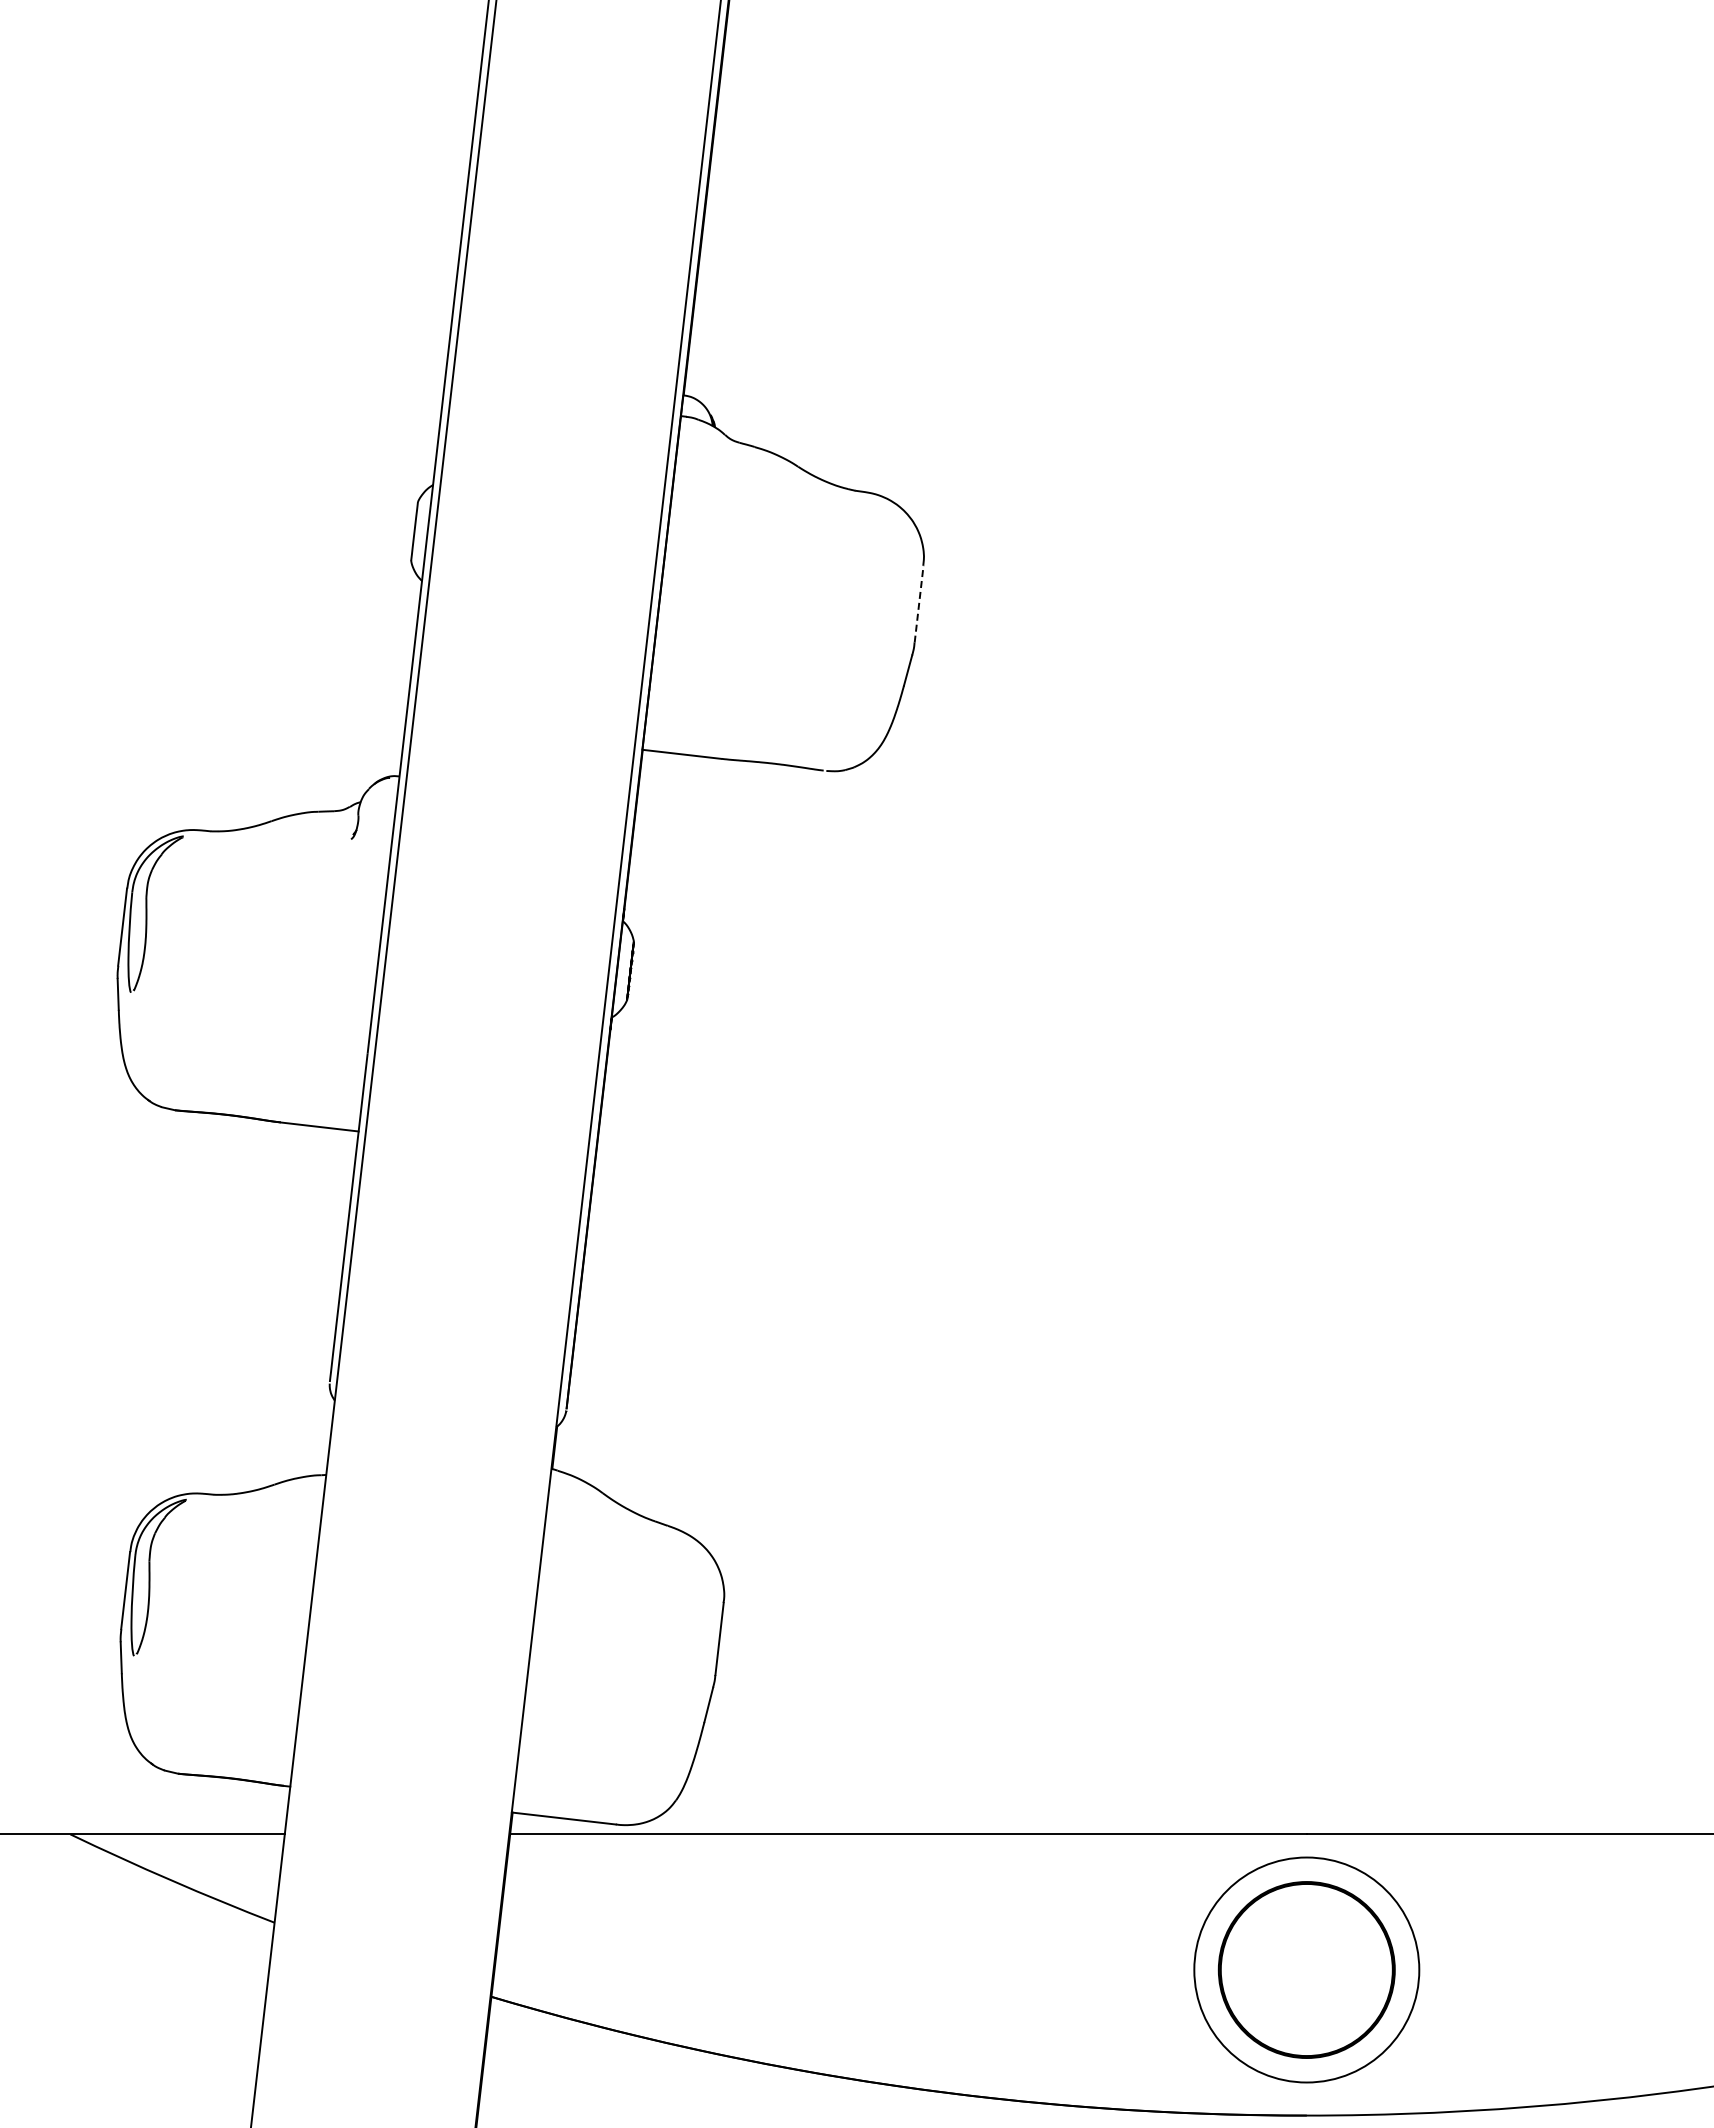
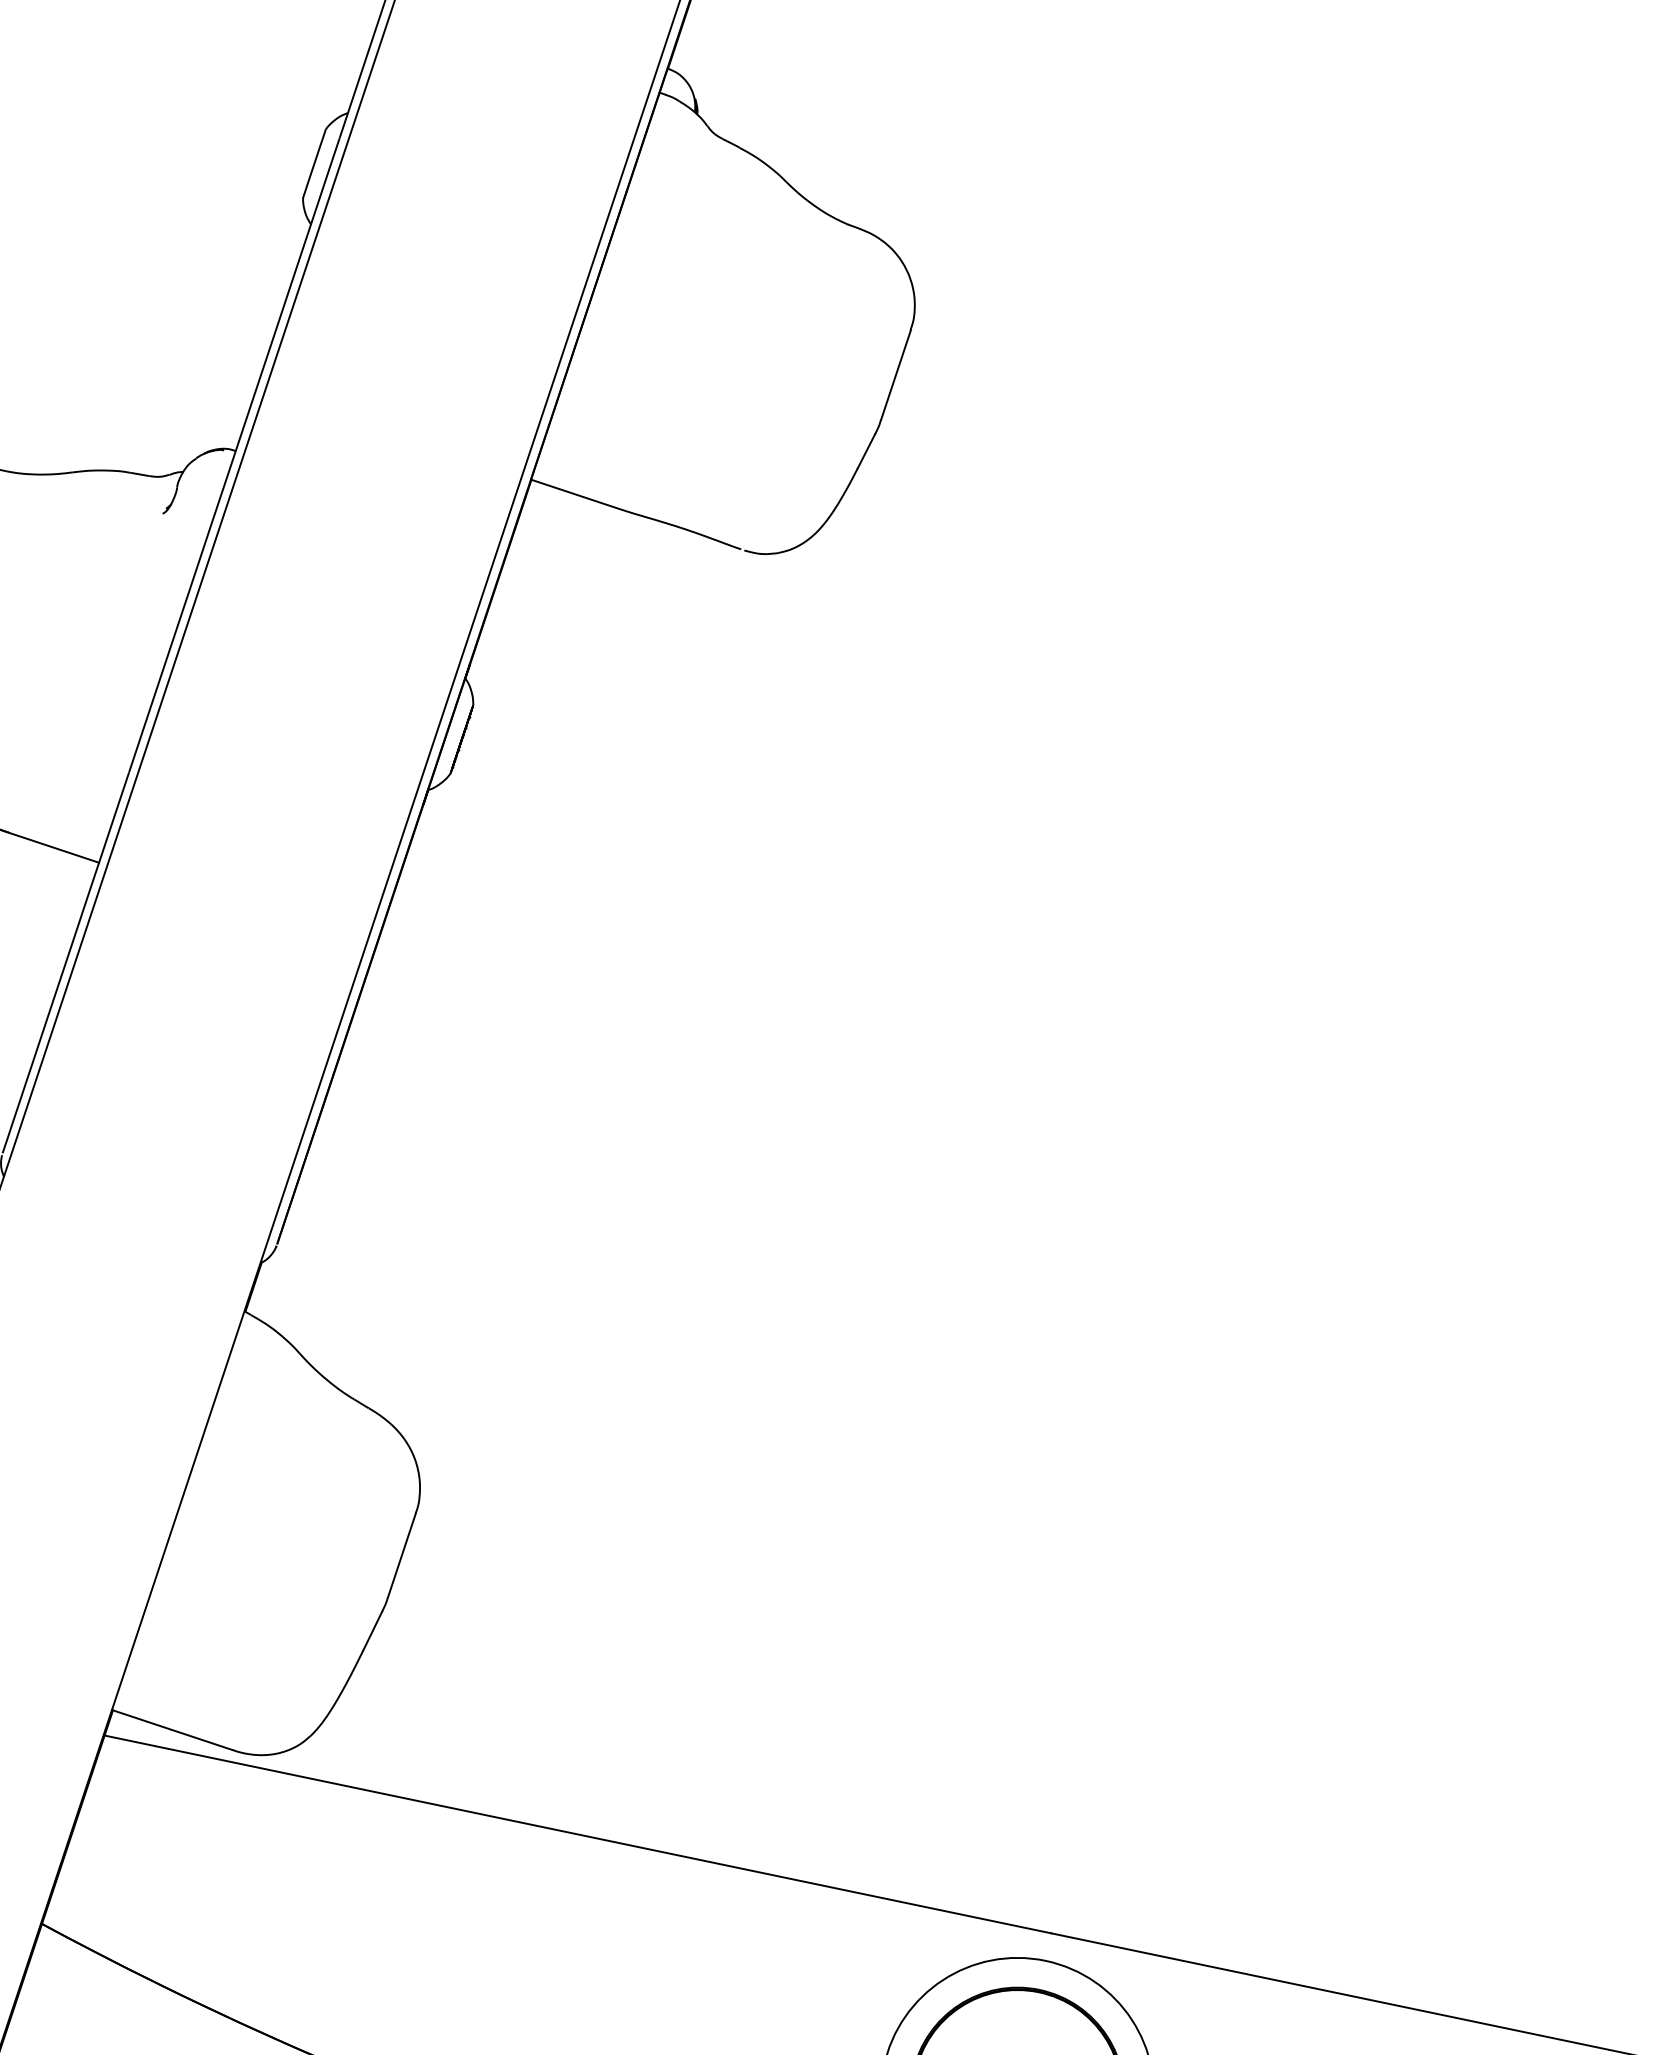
line: (919, 604) -> (896, 375), dashed -> solid

